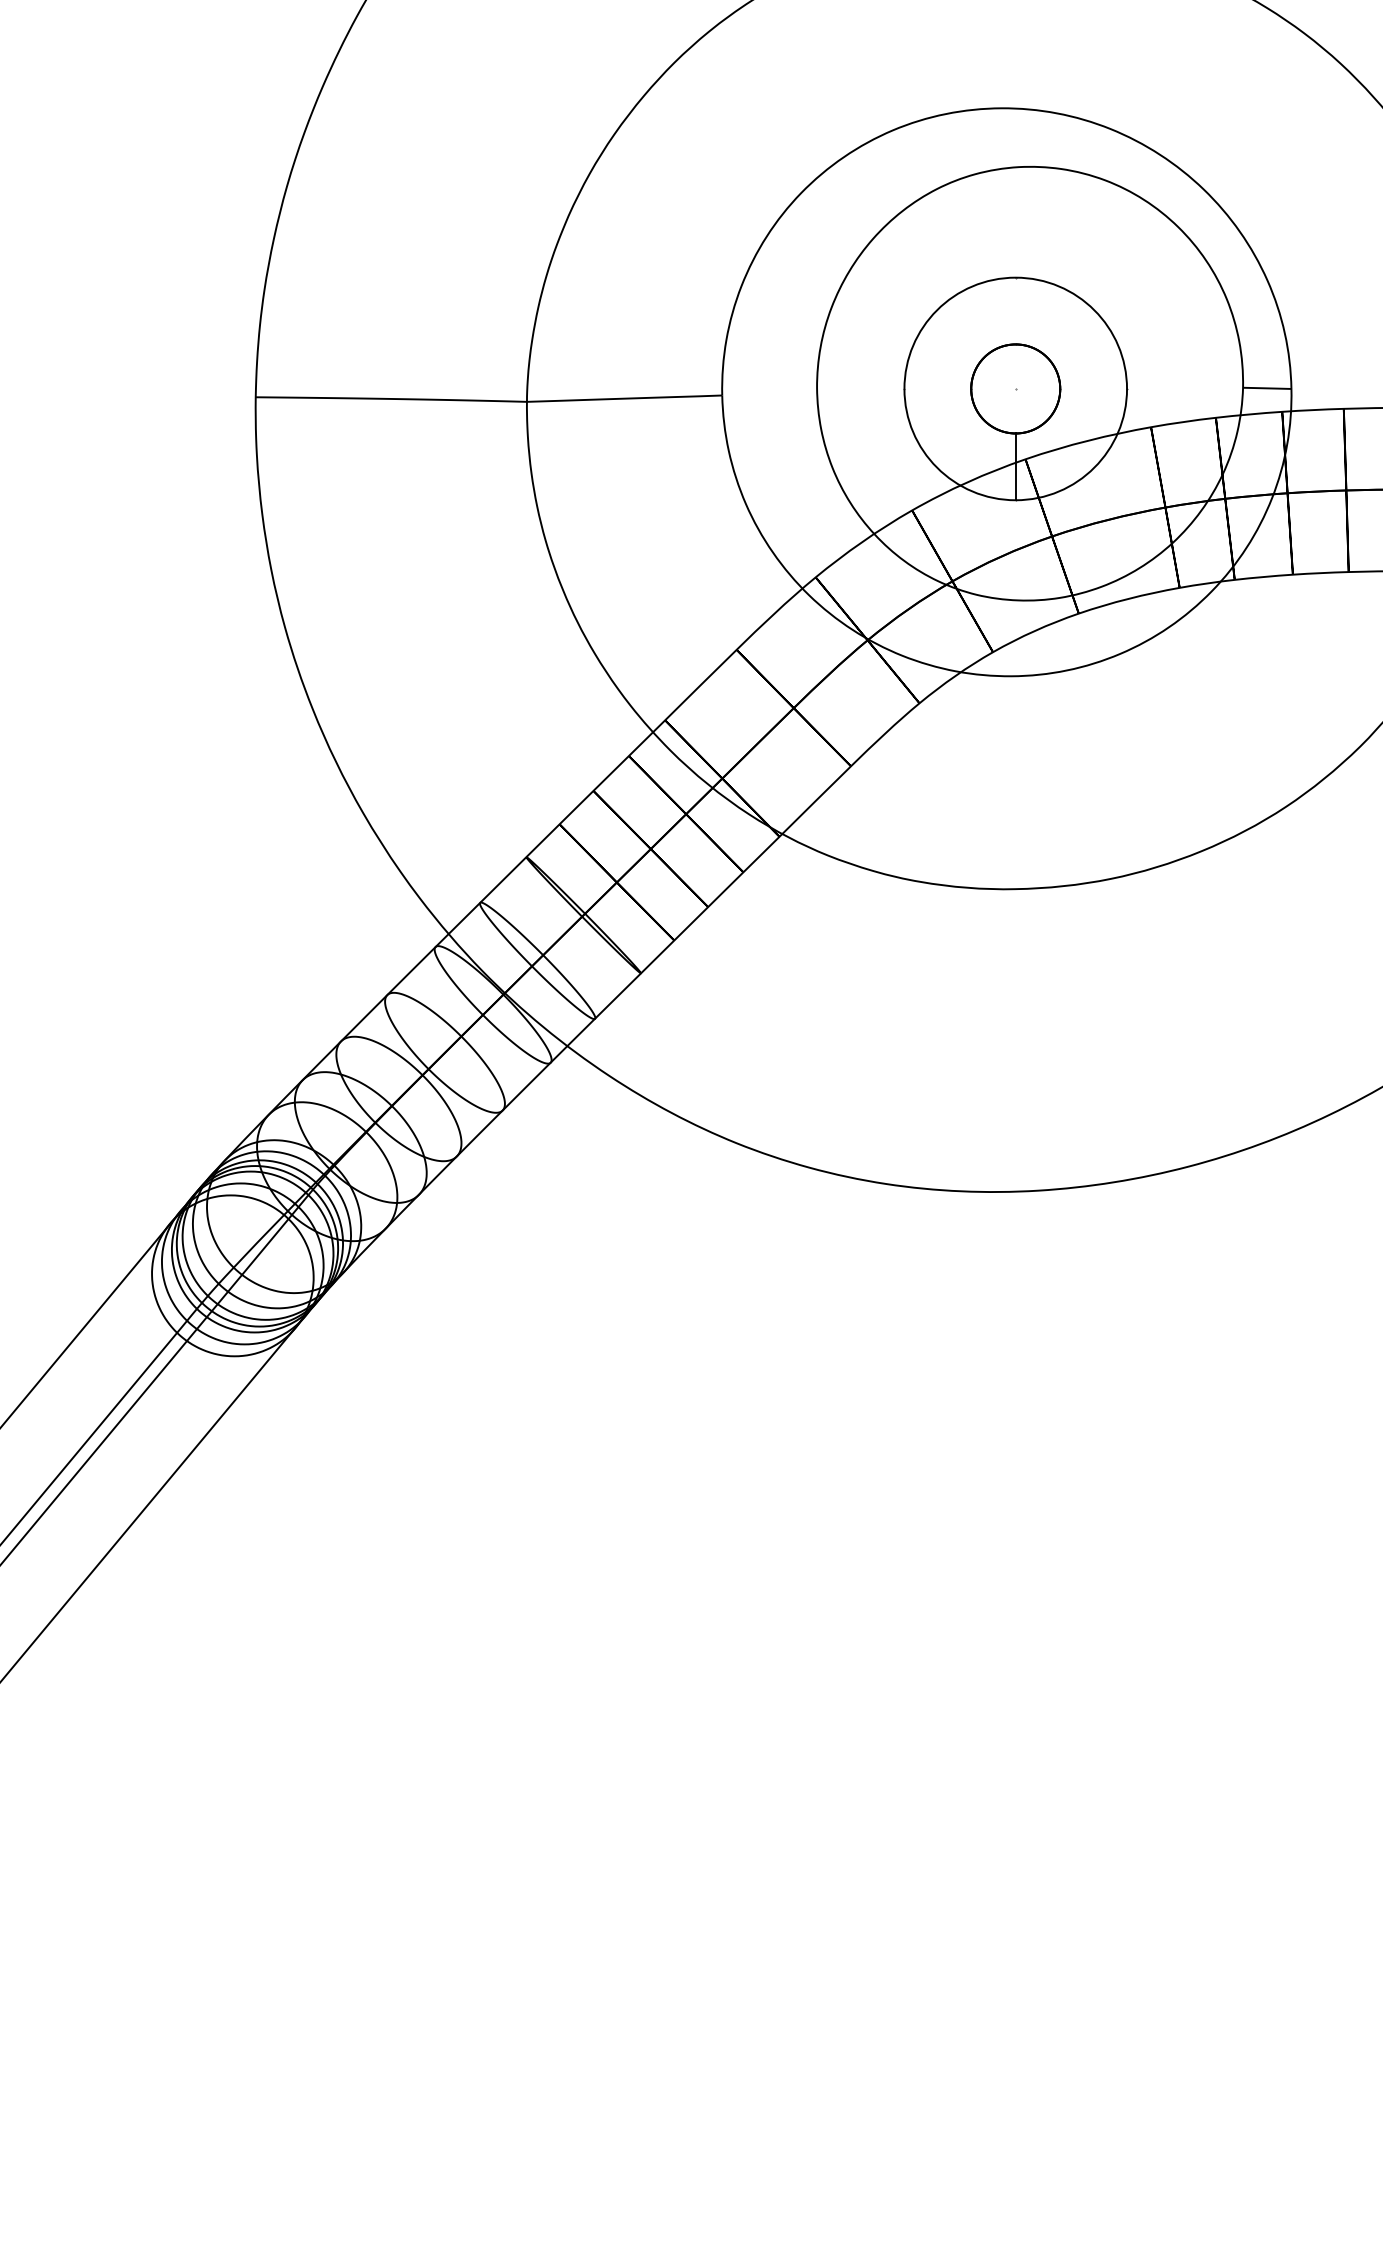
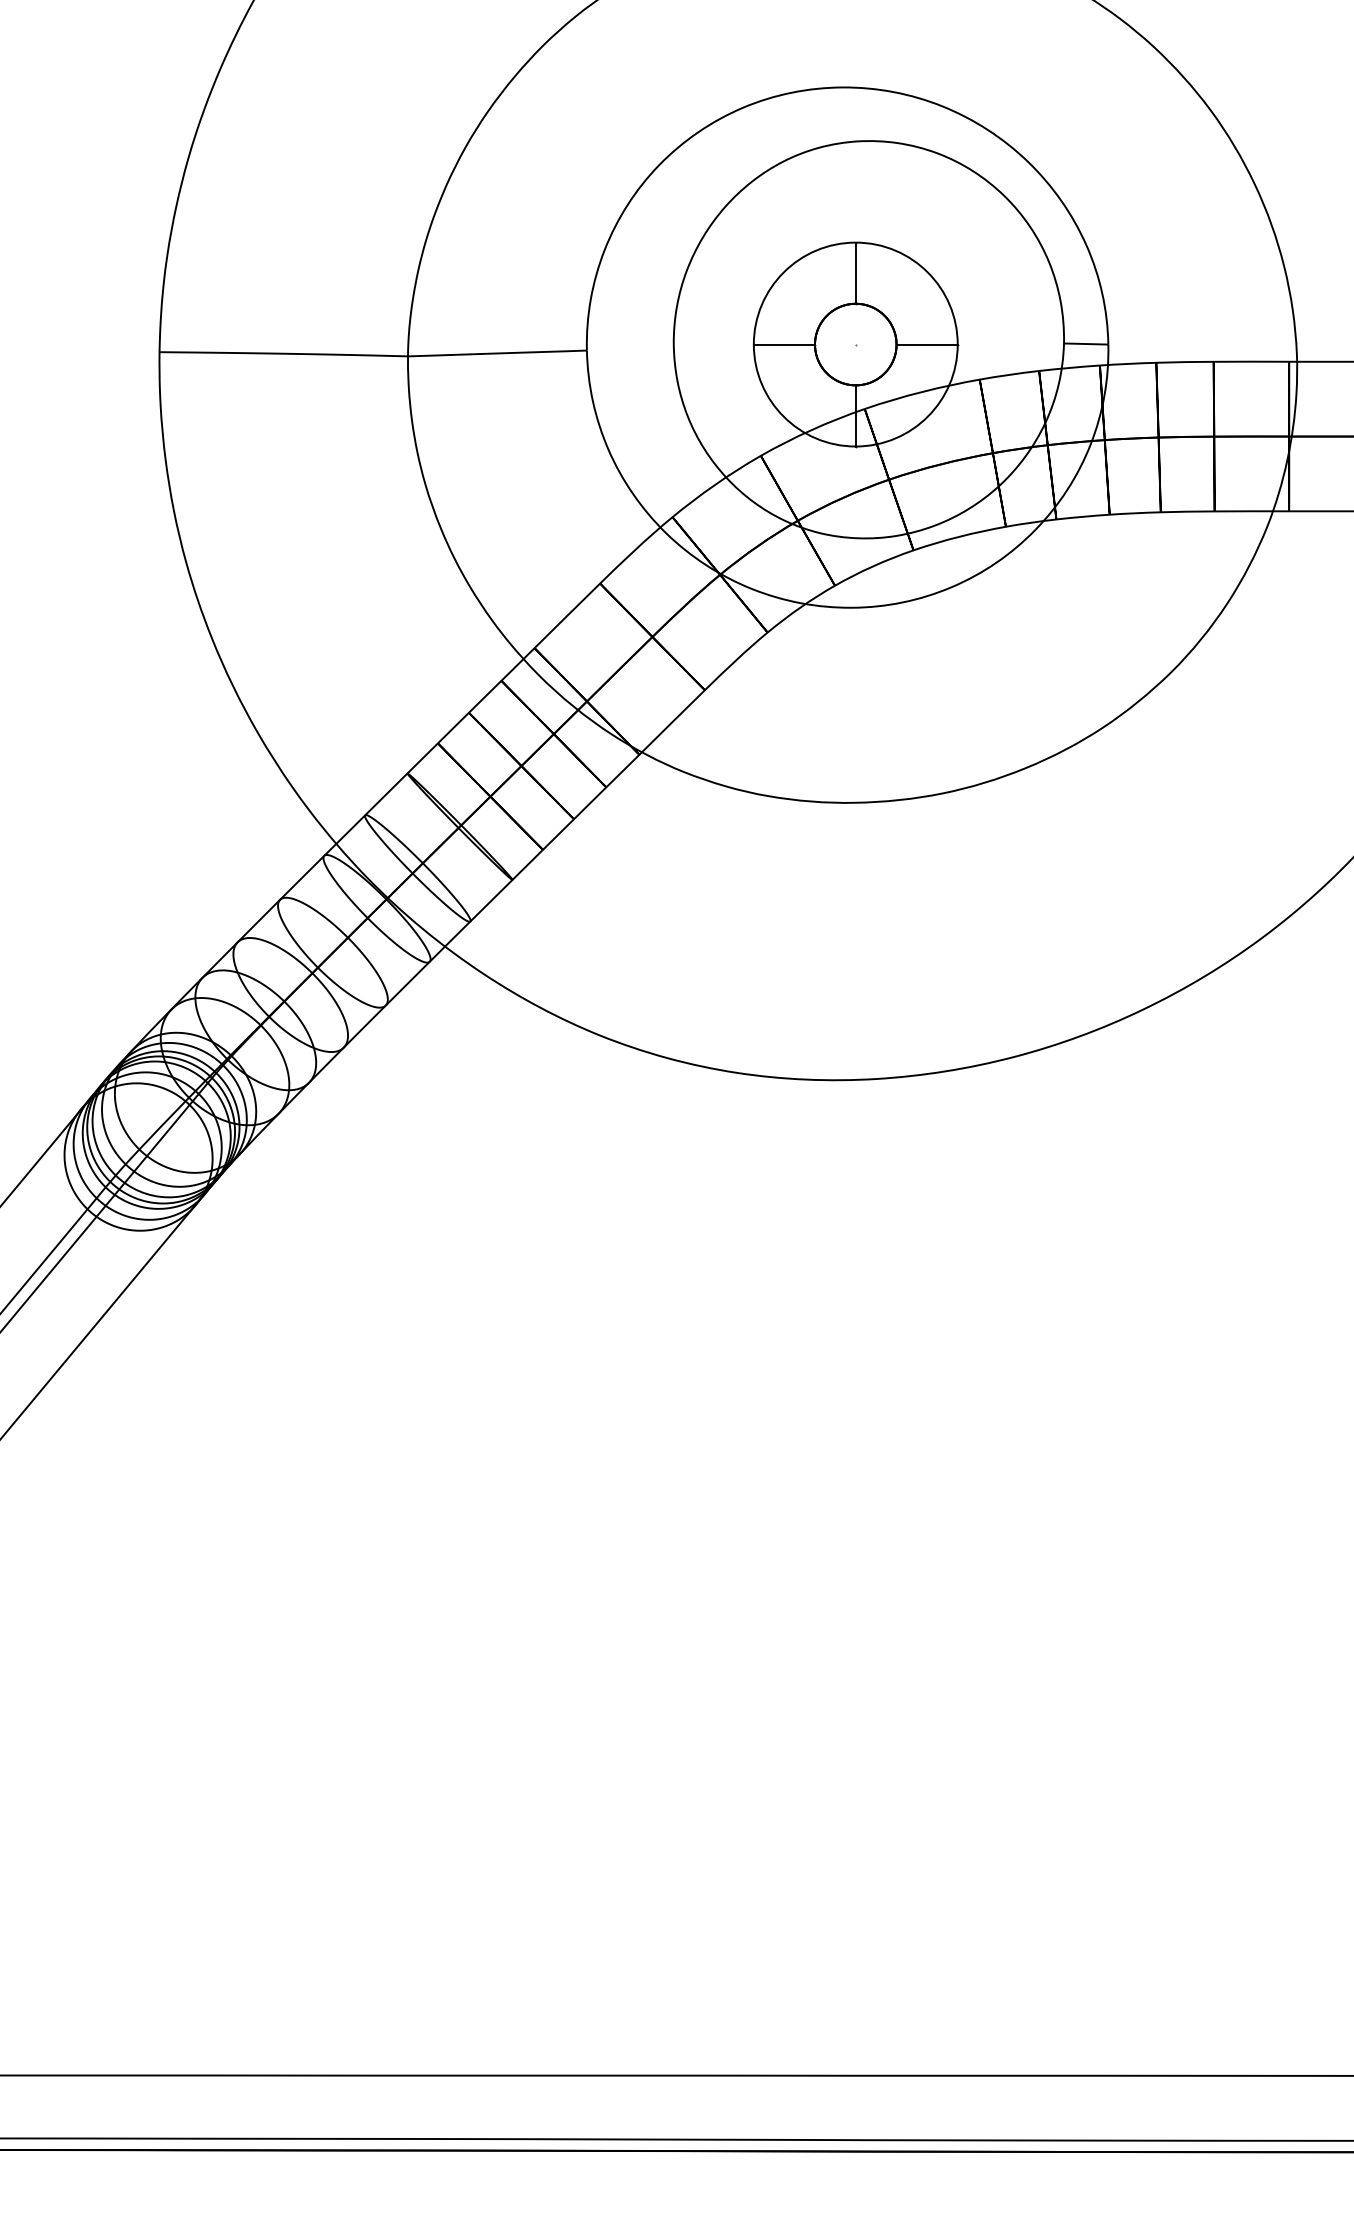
line: (1015, 310) -> (855, 272), added
line: (937, 388) -> (784, 344), added
line: (1092, 388) -> (926, 344), added

